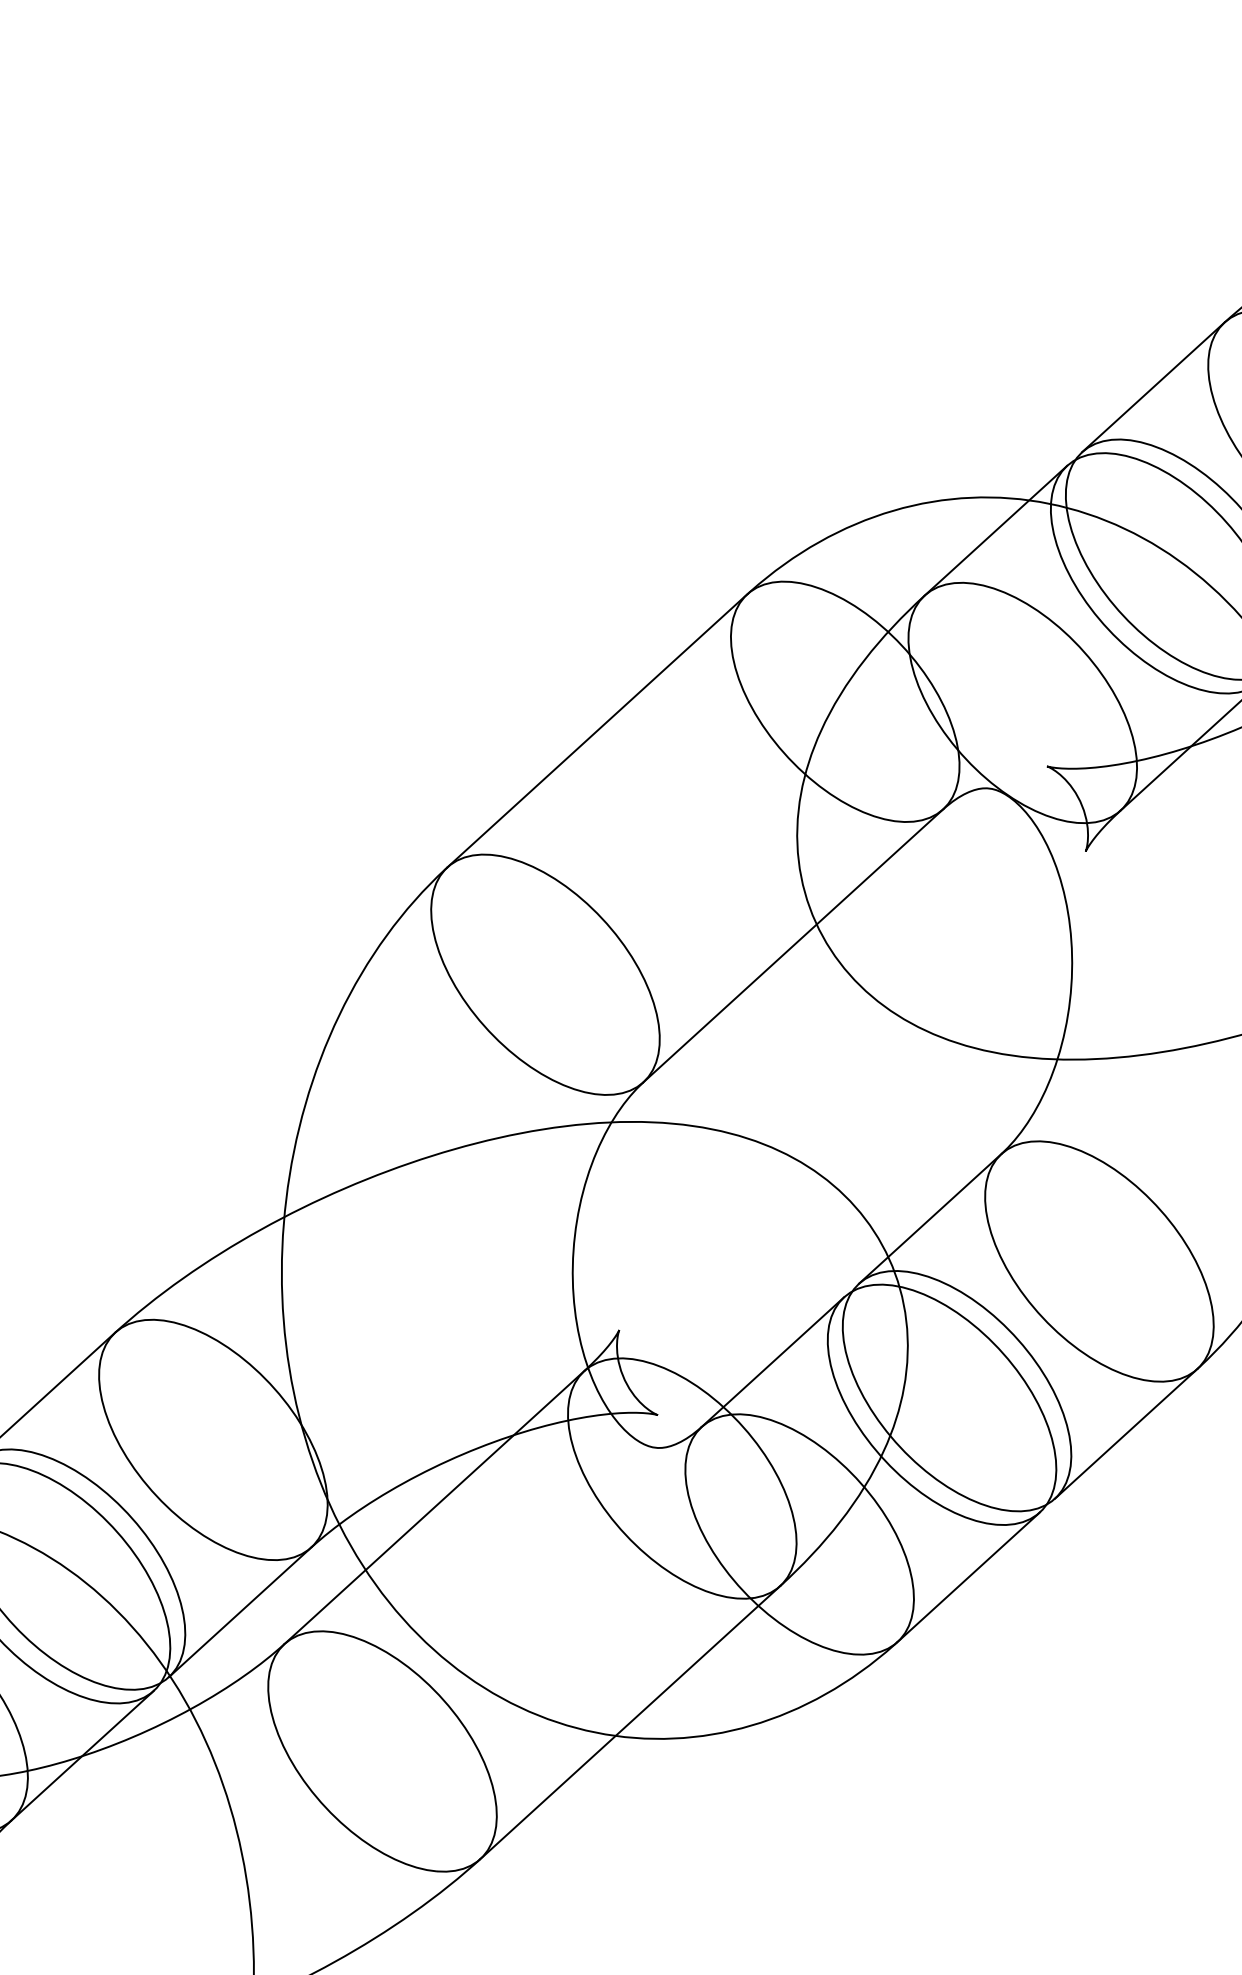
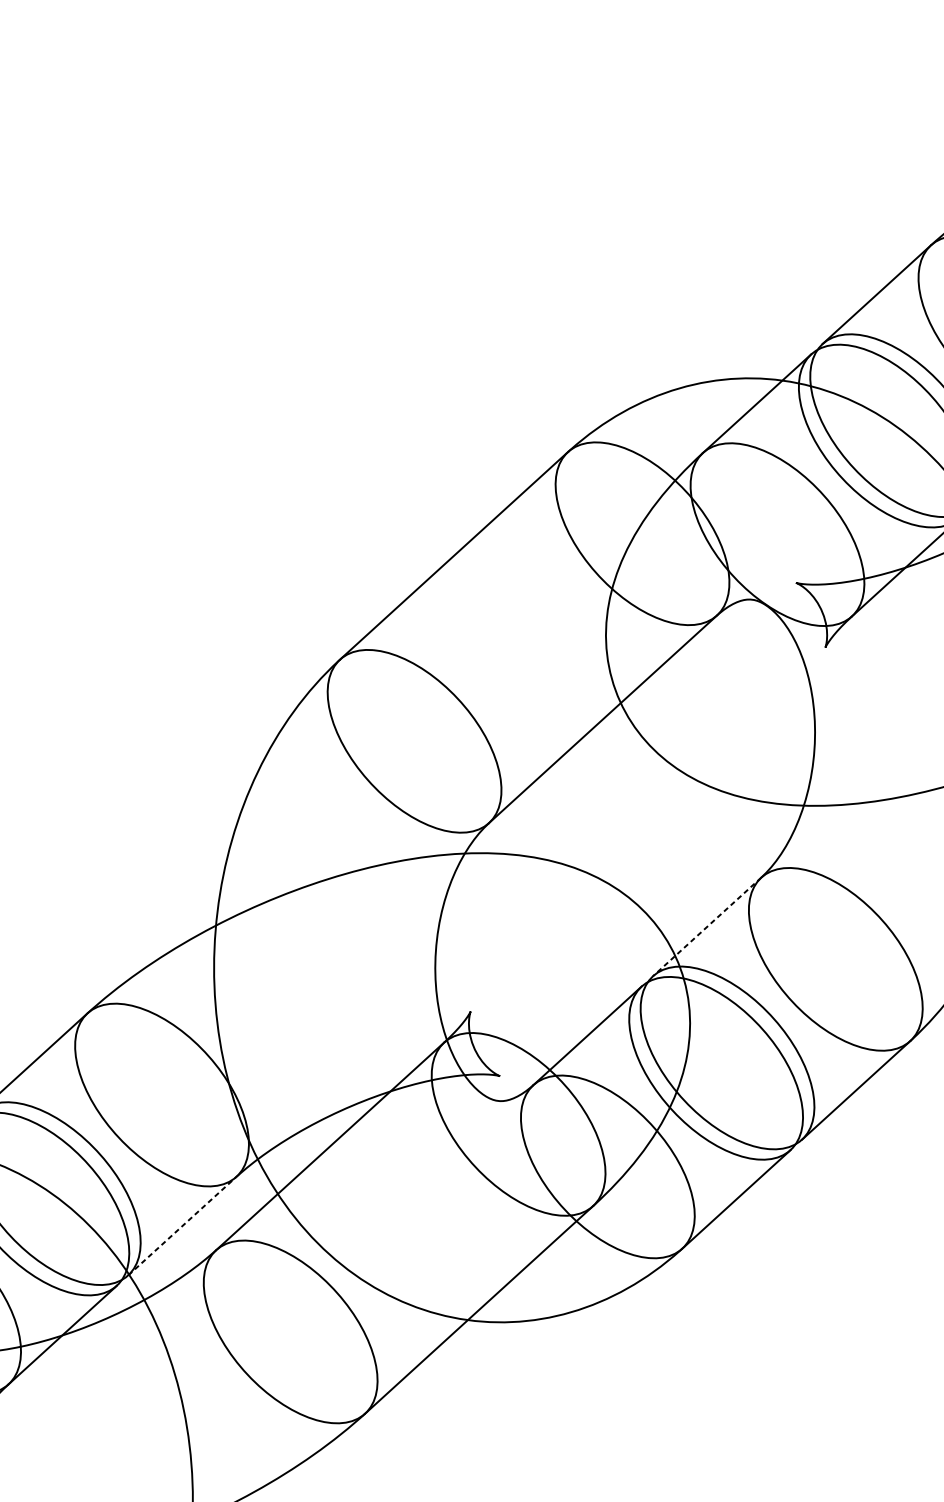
line: (929, 1219) -> (706, 927), solid -> dashed
line: (240, 1612) -> (182, 1226), solid -> dashed

